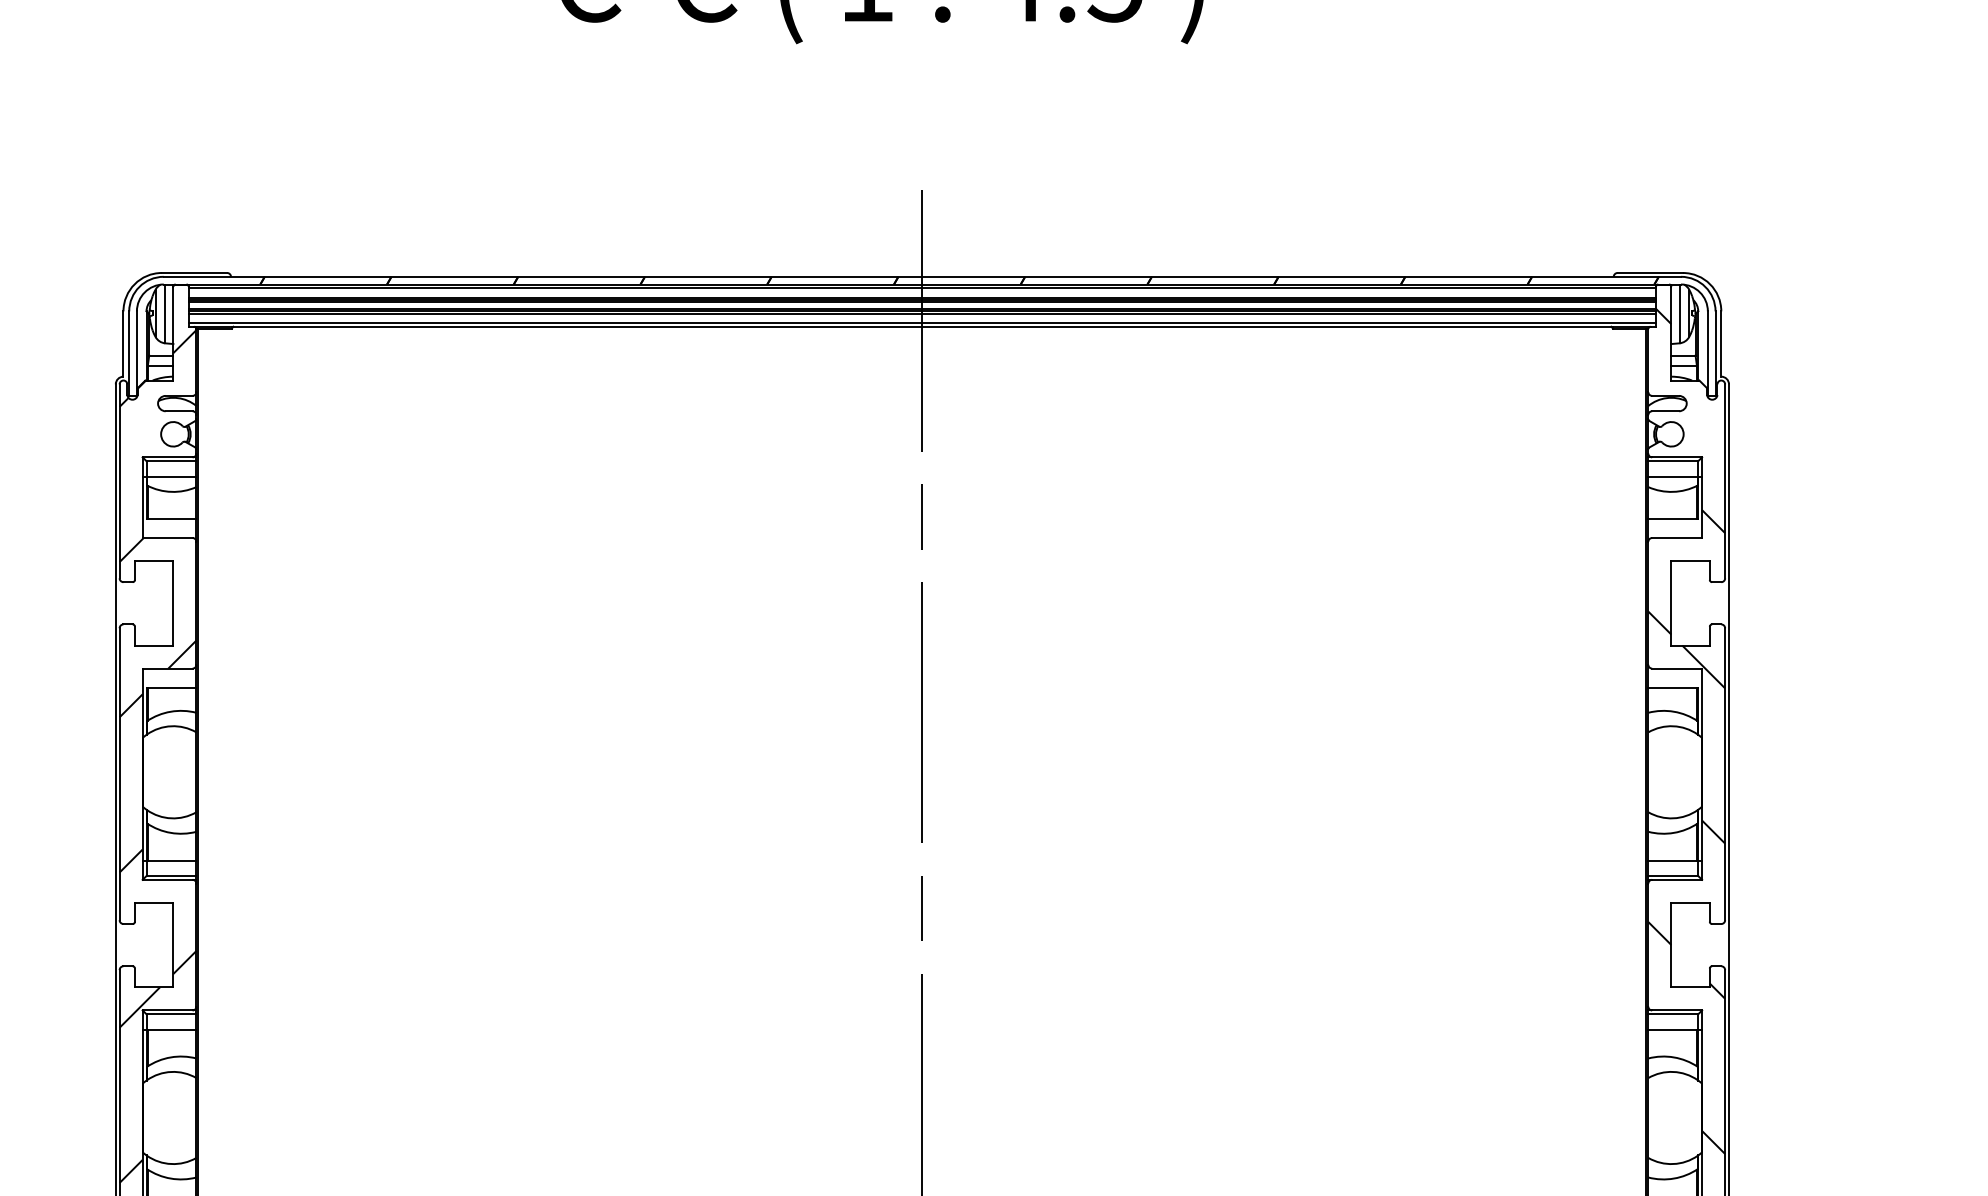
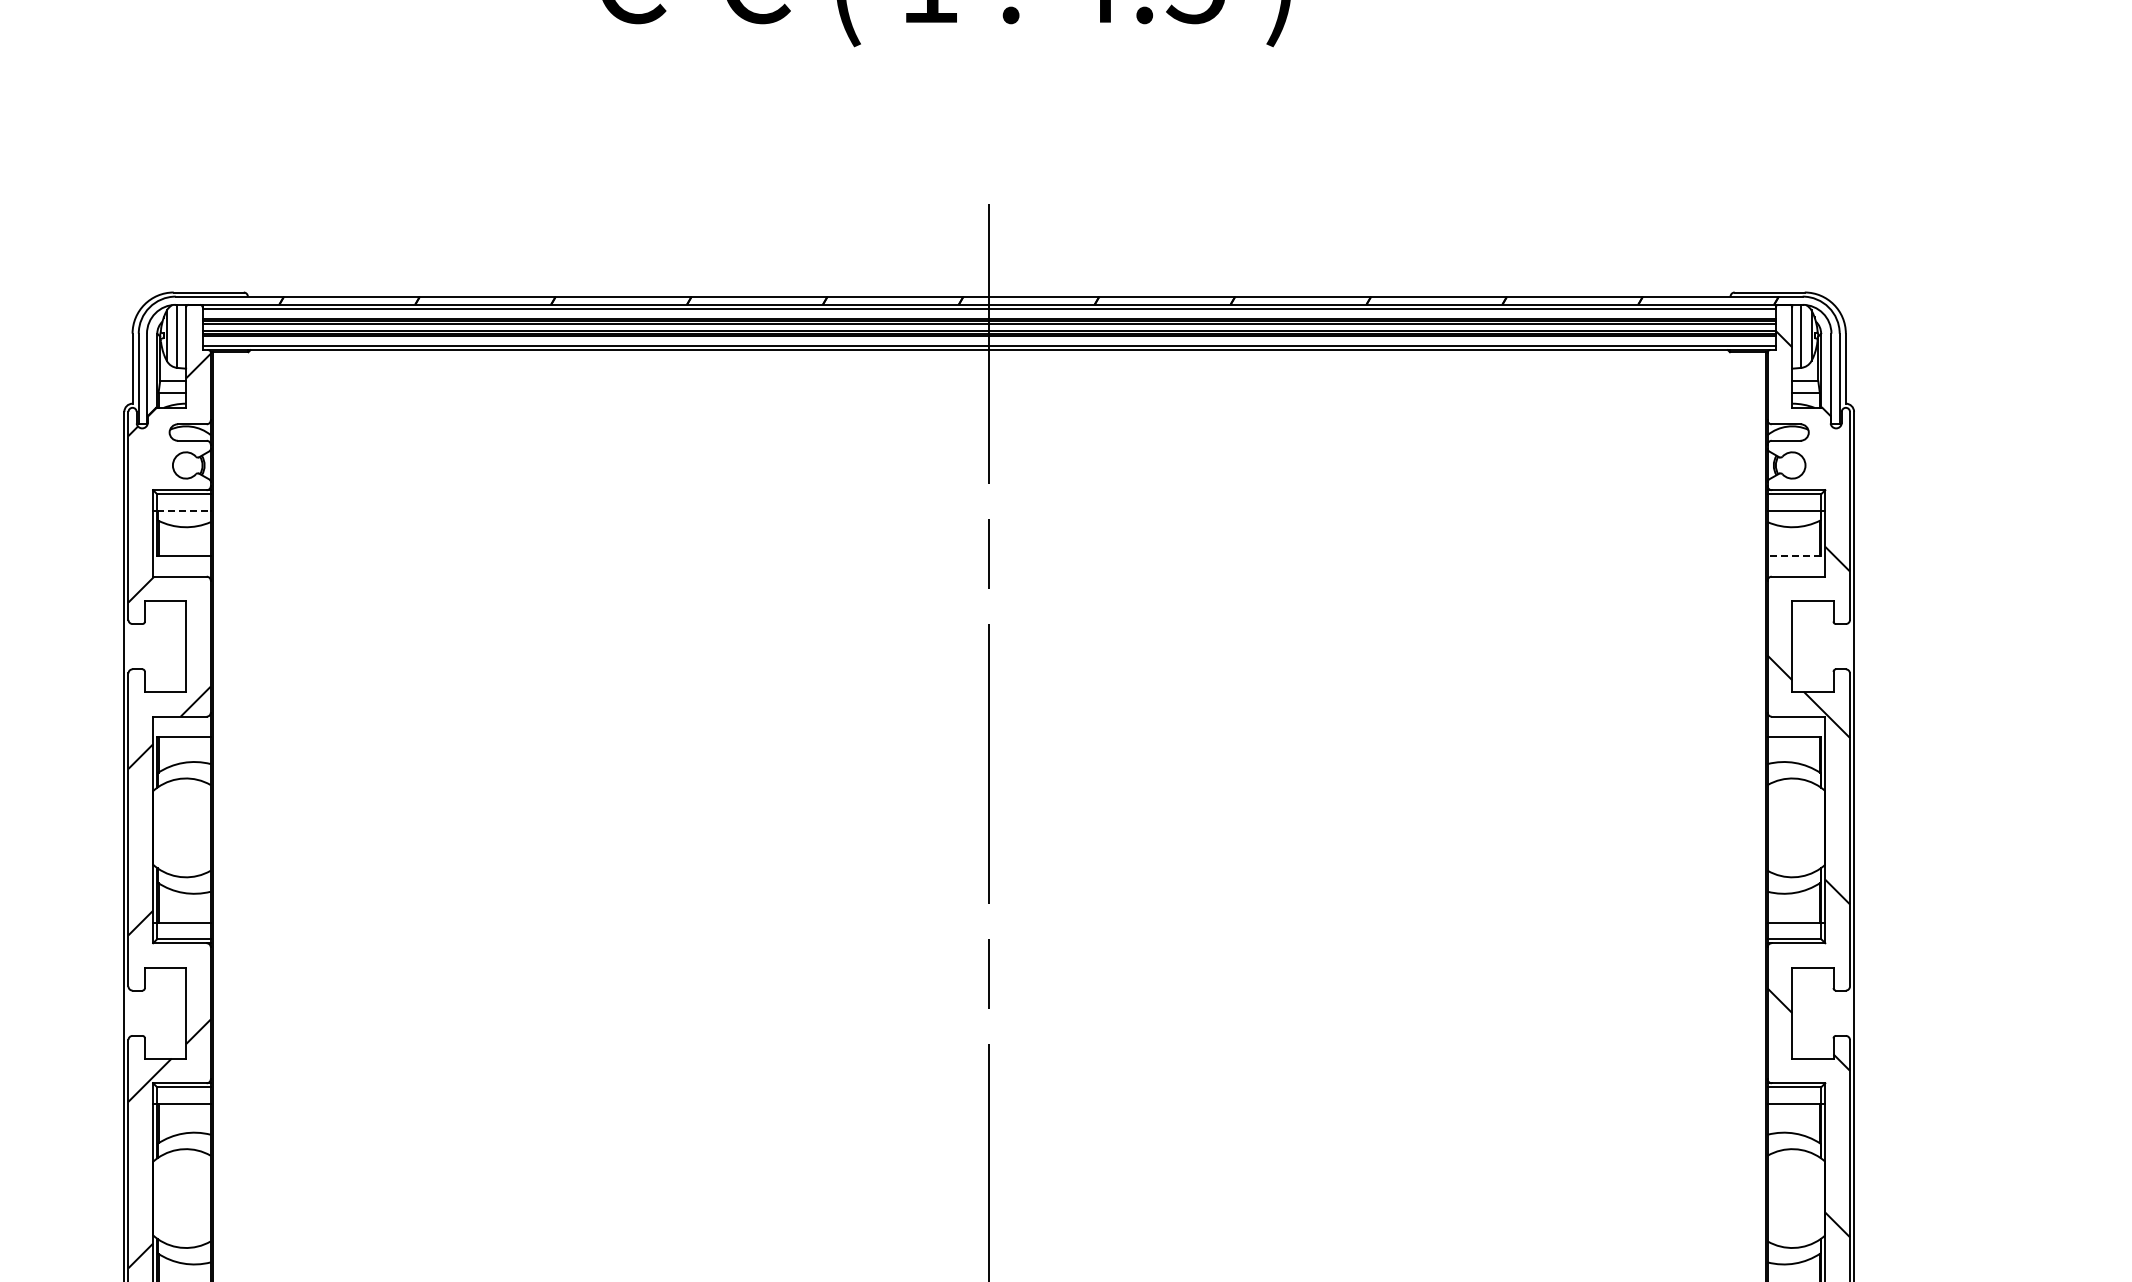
line: (171, 476) -> (184, 510), solid -> dashed
line: (1673, 519) -> (1794, 556), solid -> dashed

